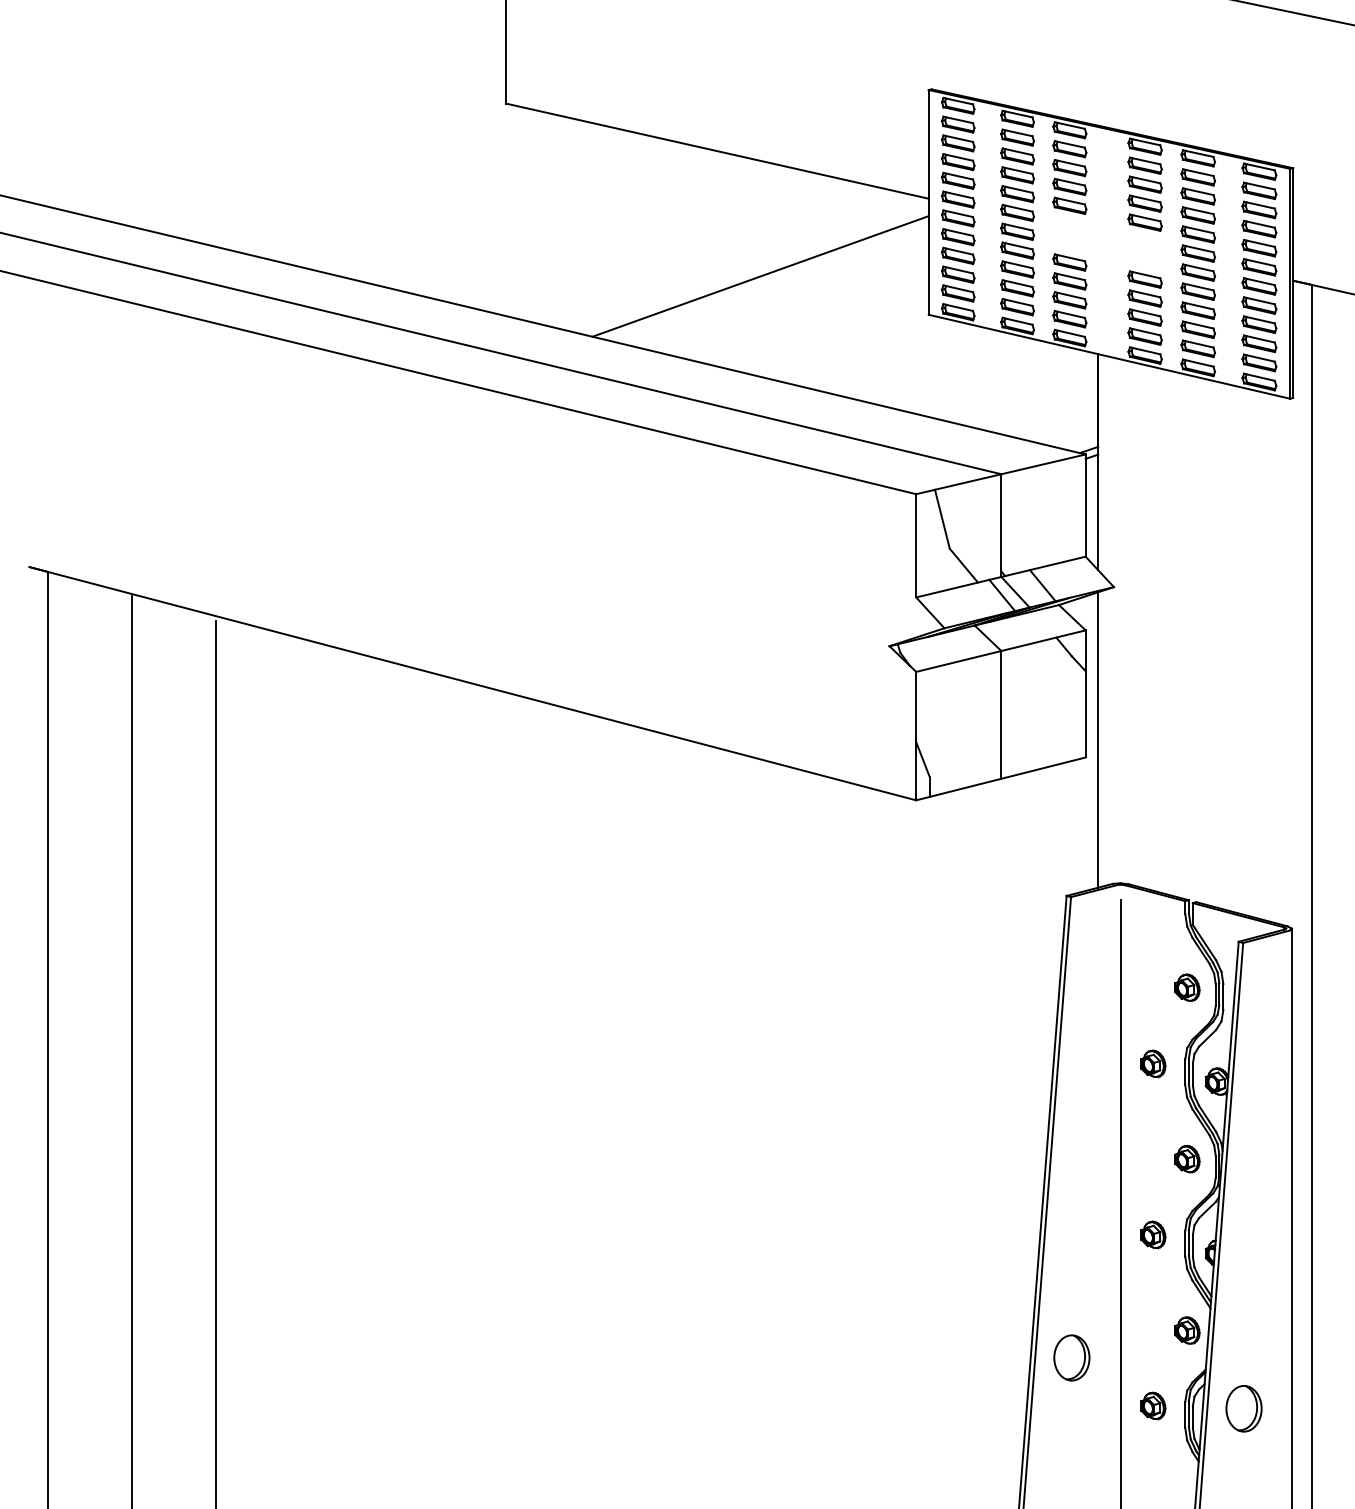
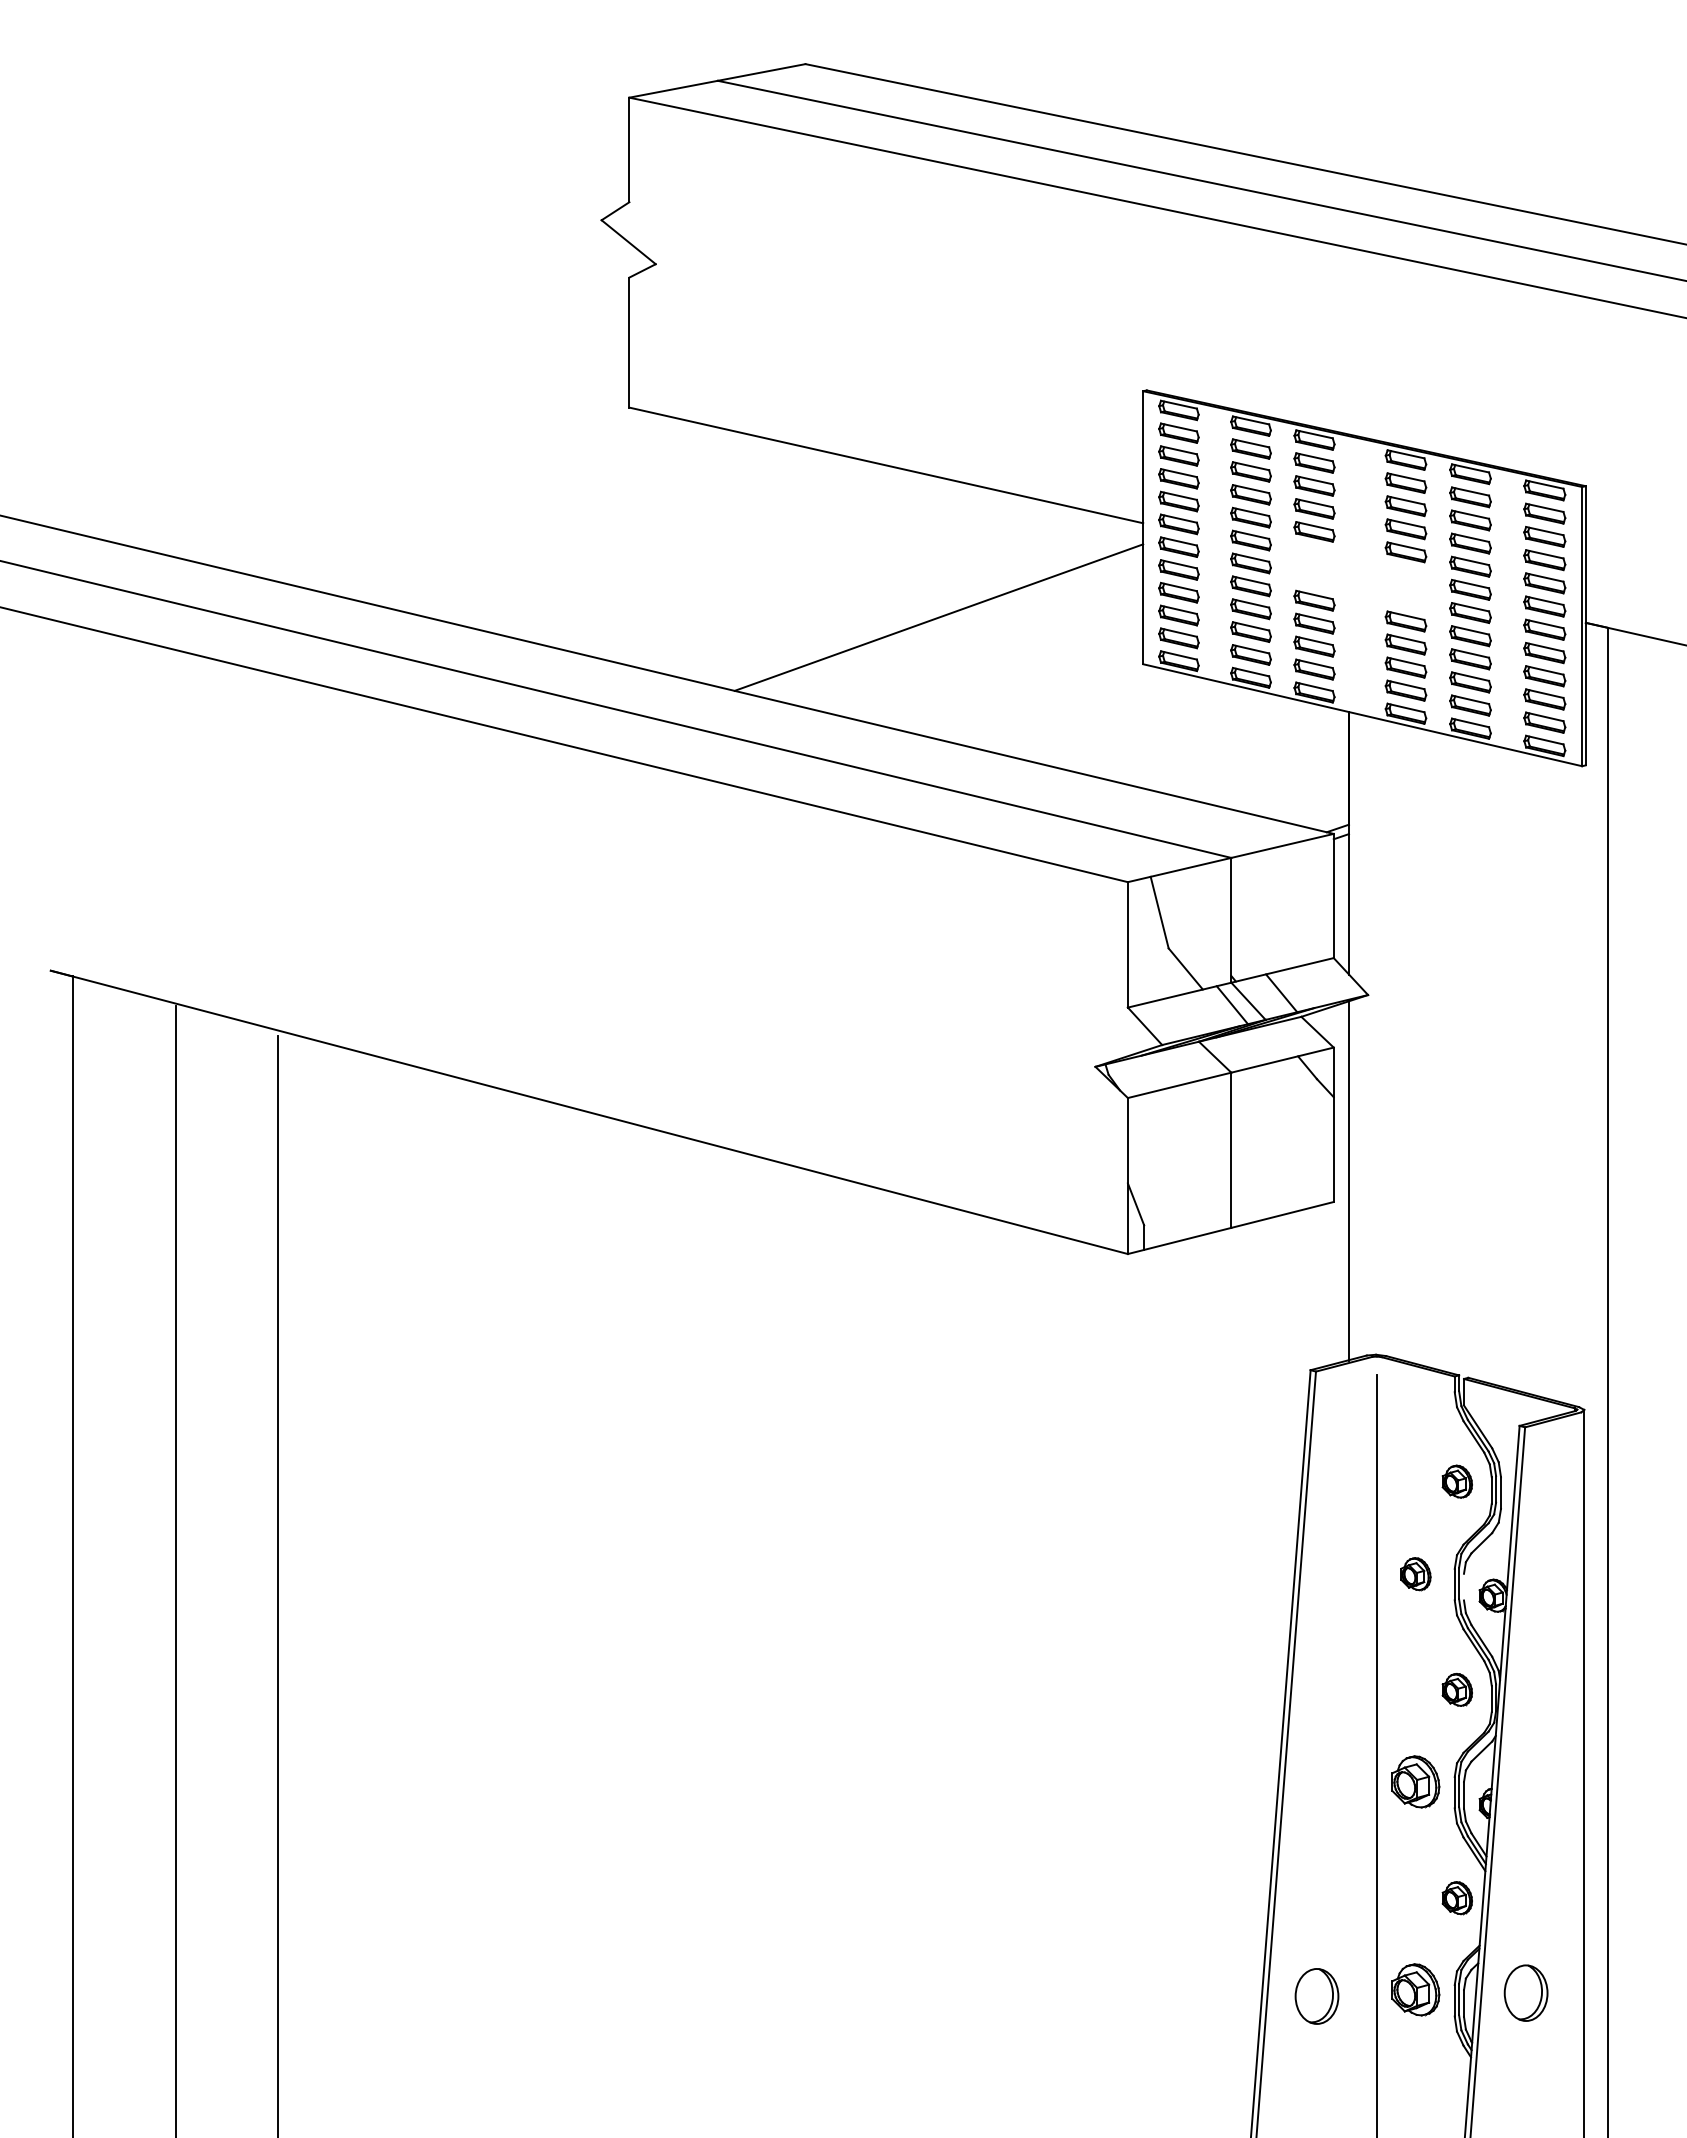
line: (1192, 1074) -> (1463, 1586), removed
part: (1152, 1234) -> (1415, 1781), size x1.6
part: (1071, 1358) -> (1316, 1996), moved
part: (1152, 1405) -> (1415, 1989), size x1.6

